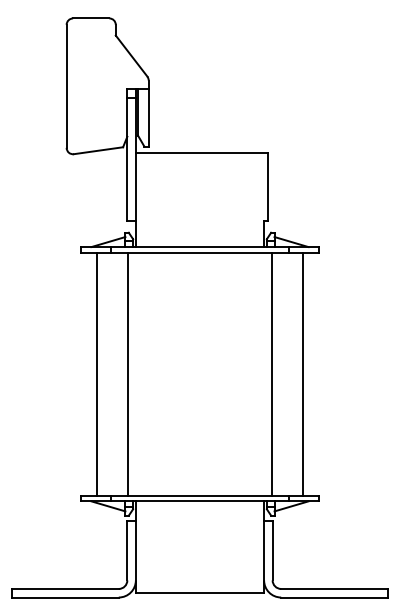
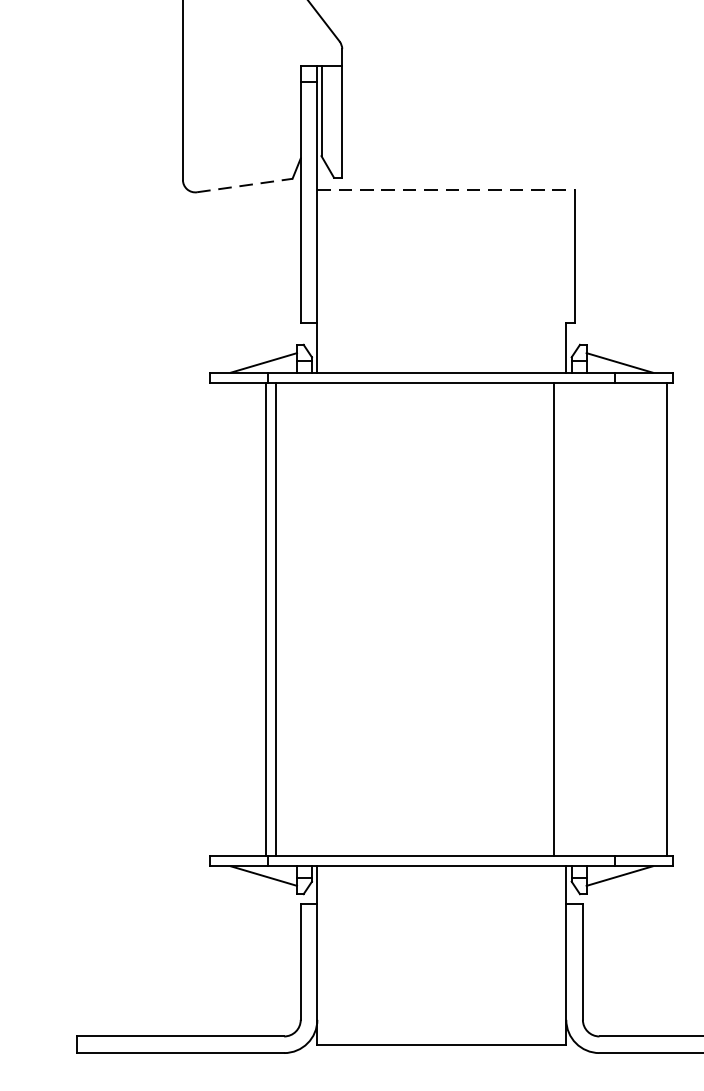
line: (98, 150) -> (244, 185), solid -> dashed
line: (202, 153) -> (446, 190), solid -> dashed
line: (96, 373) -> (275, 618), moved
line: (128, 373) -> (266, 618), moved
line: (271, 373) -> (553, 618), moved
line: (303, 373) -> (668, 618), moved

